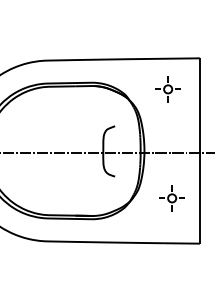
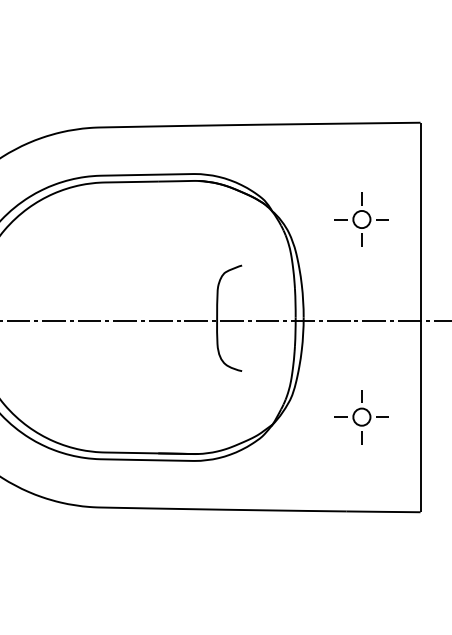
part: (167, 89) -> (360, 219), moved

